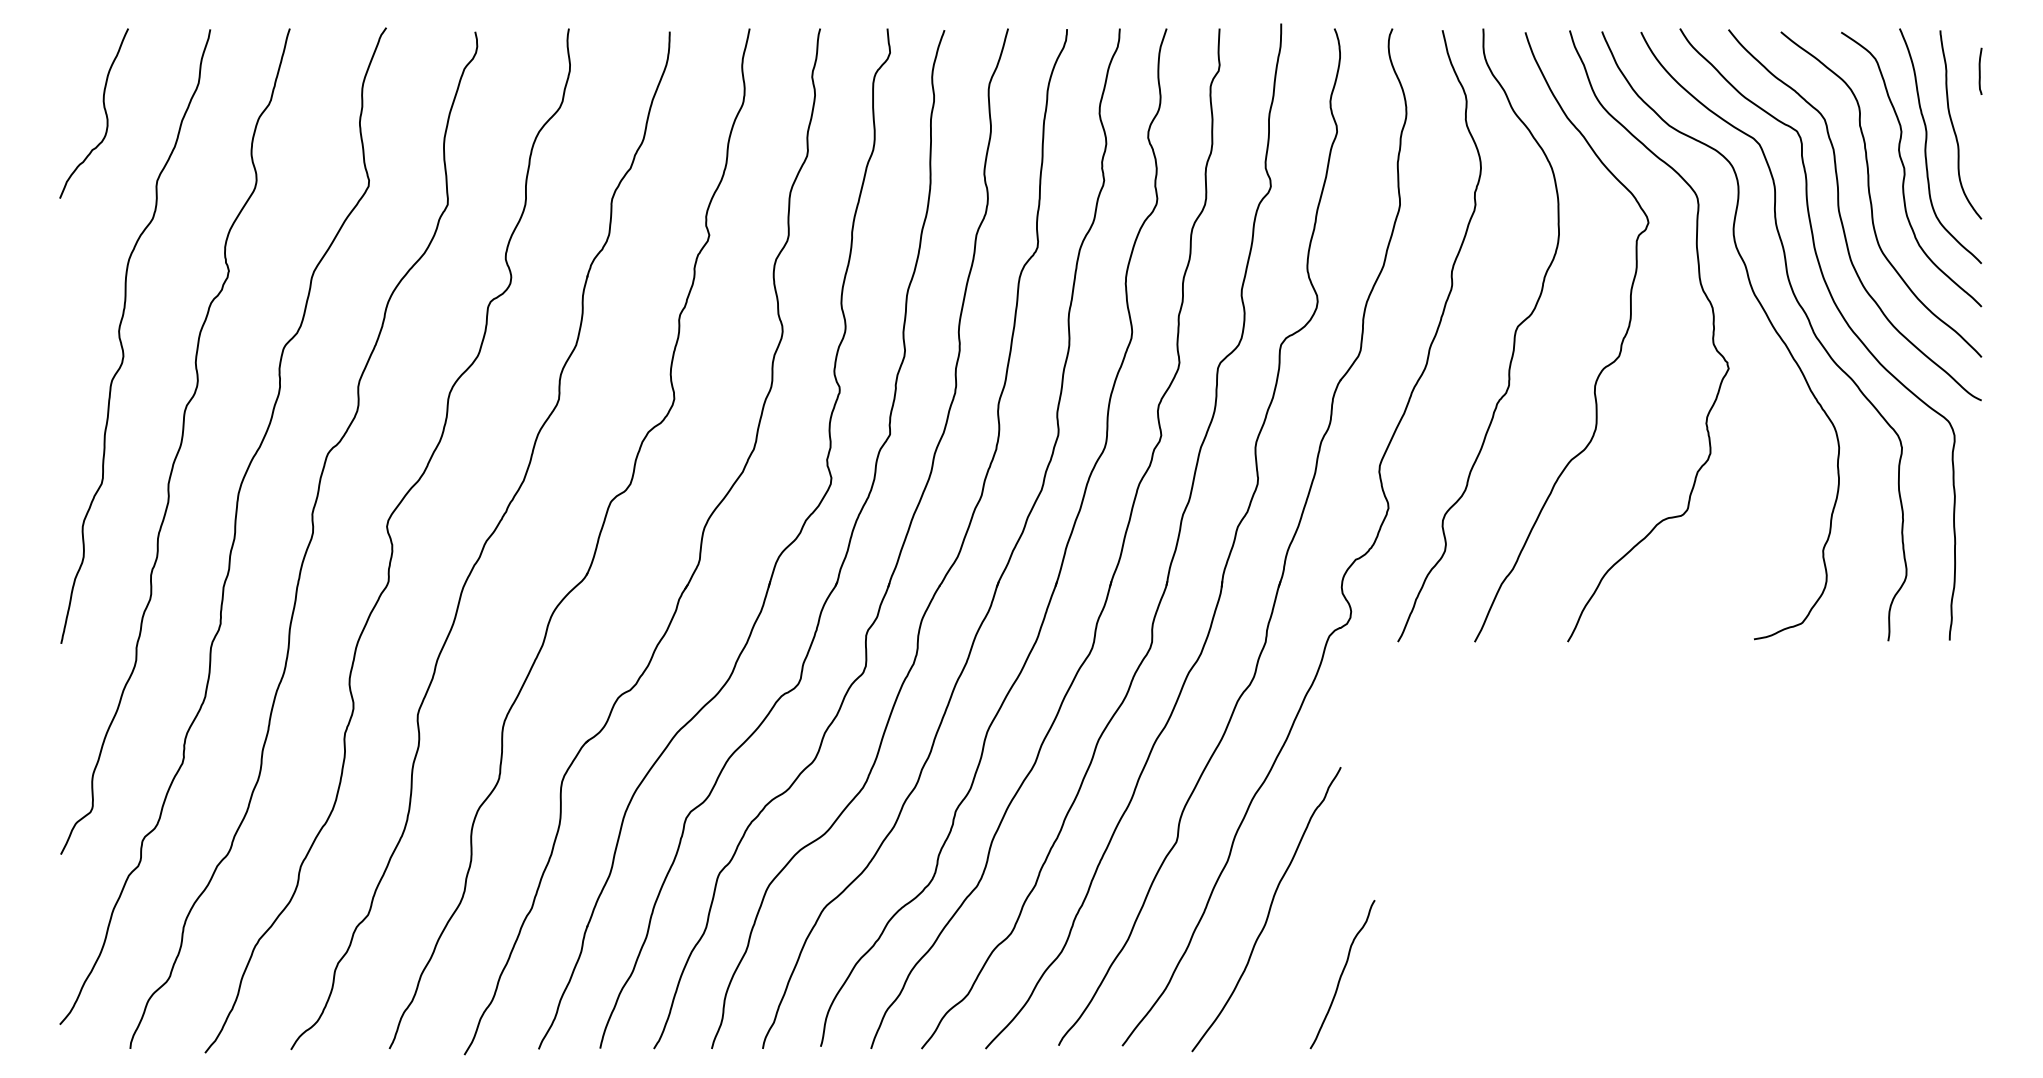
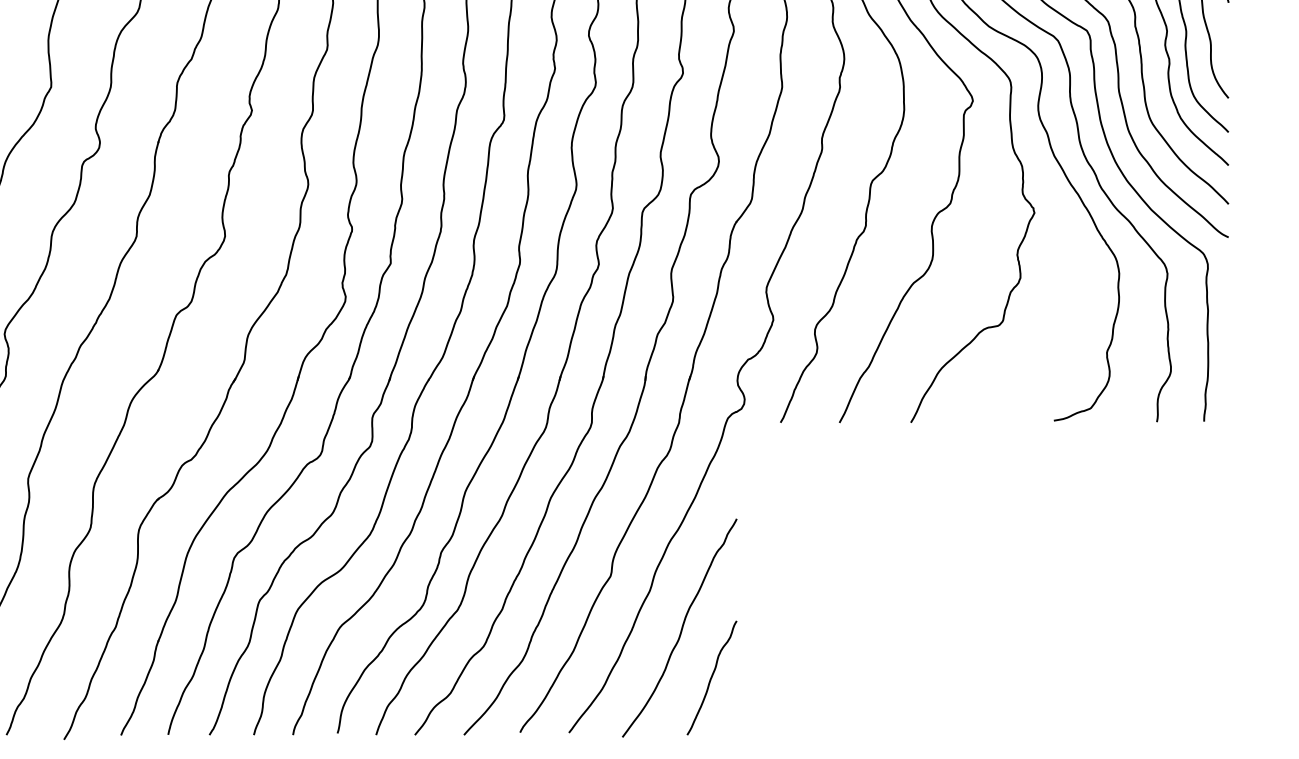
curve: (1342, 974) -> (711, 677), moved

